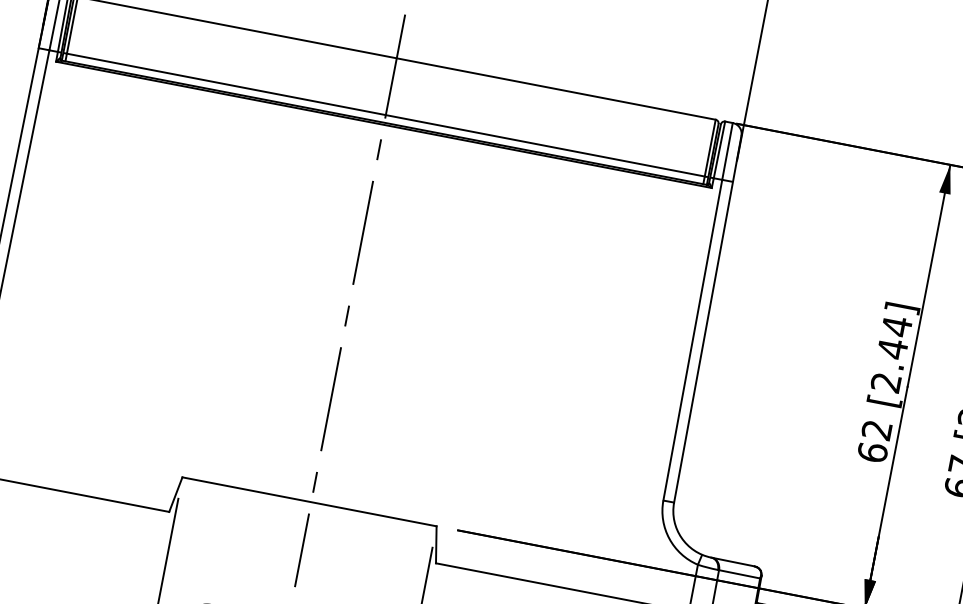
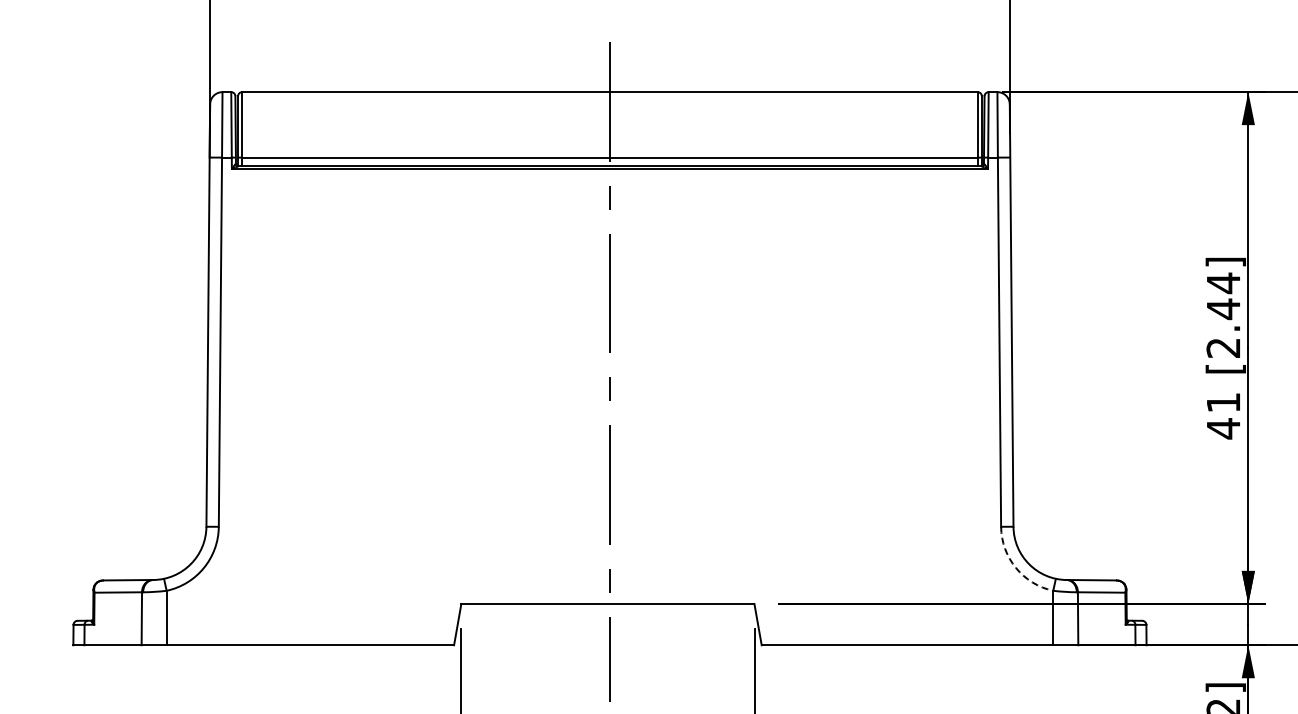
text: (874, 442) -> (1223, 416), 62 -> 41
arc: (669, 538) -> (1015, 567), solid -> dashed

